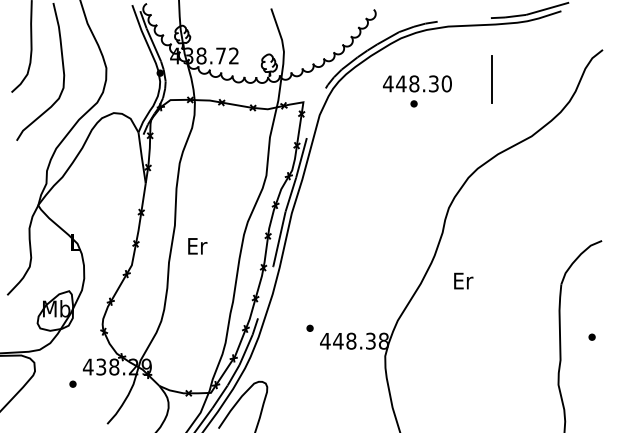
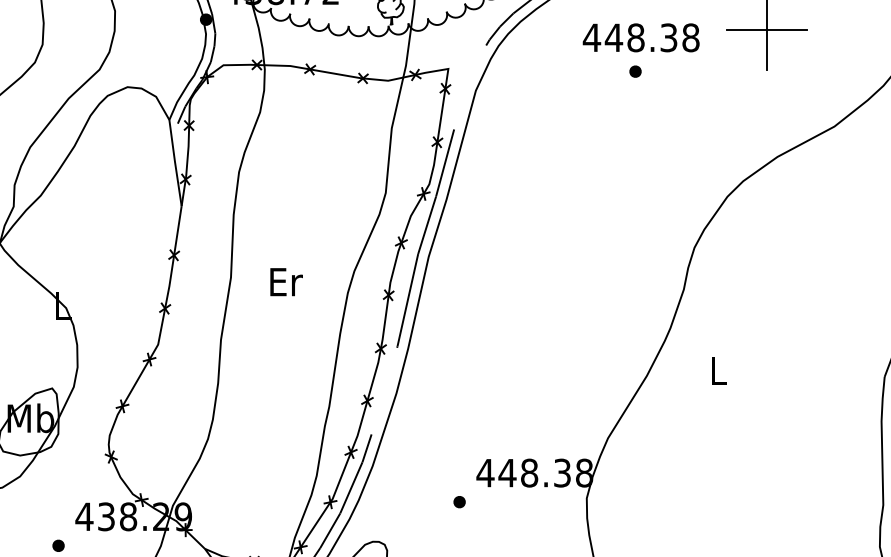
line: (491, 79) -> (766, 30), added
text: (446, 83) -> (690, 37), 448.30 -> 448.38
text: (197, 246) -> (286, 282), moved
text: (463, 280) -> (719, 370), Er -> L
part: (309, 327) -> (458, 500), moved

